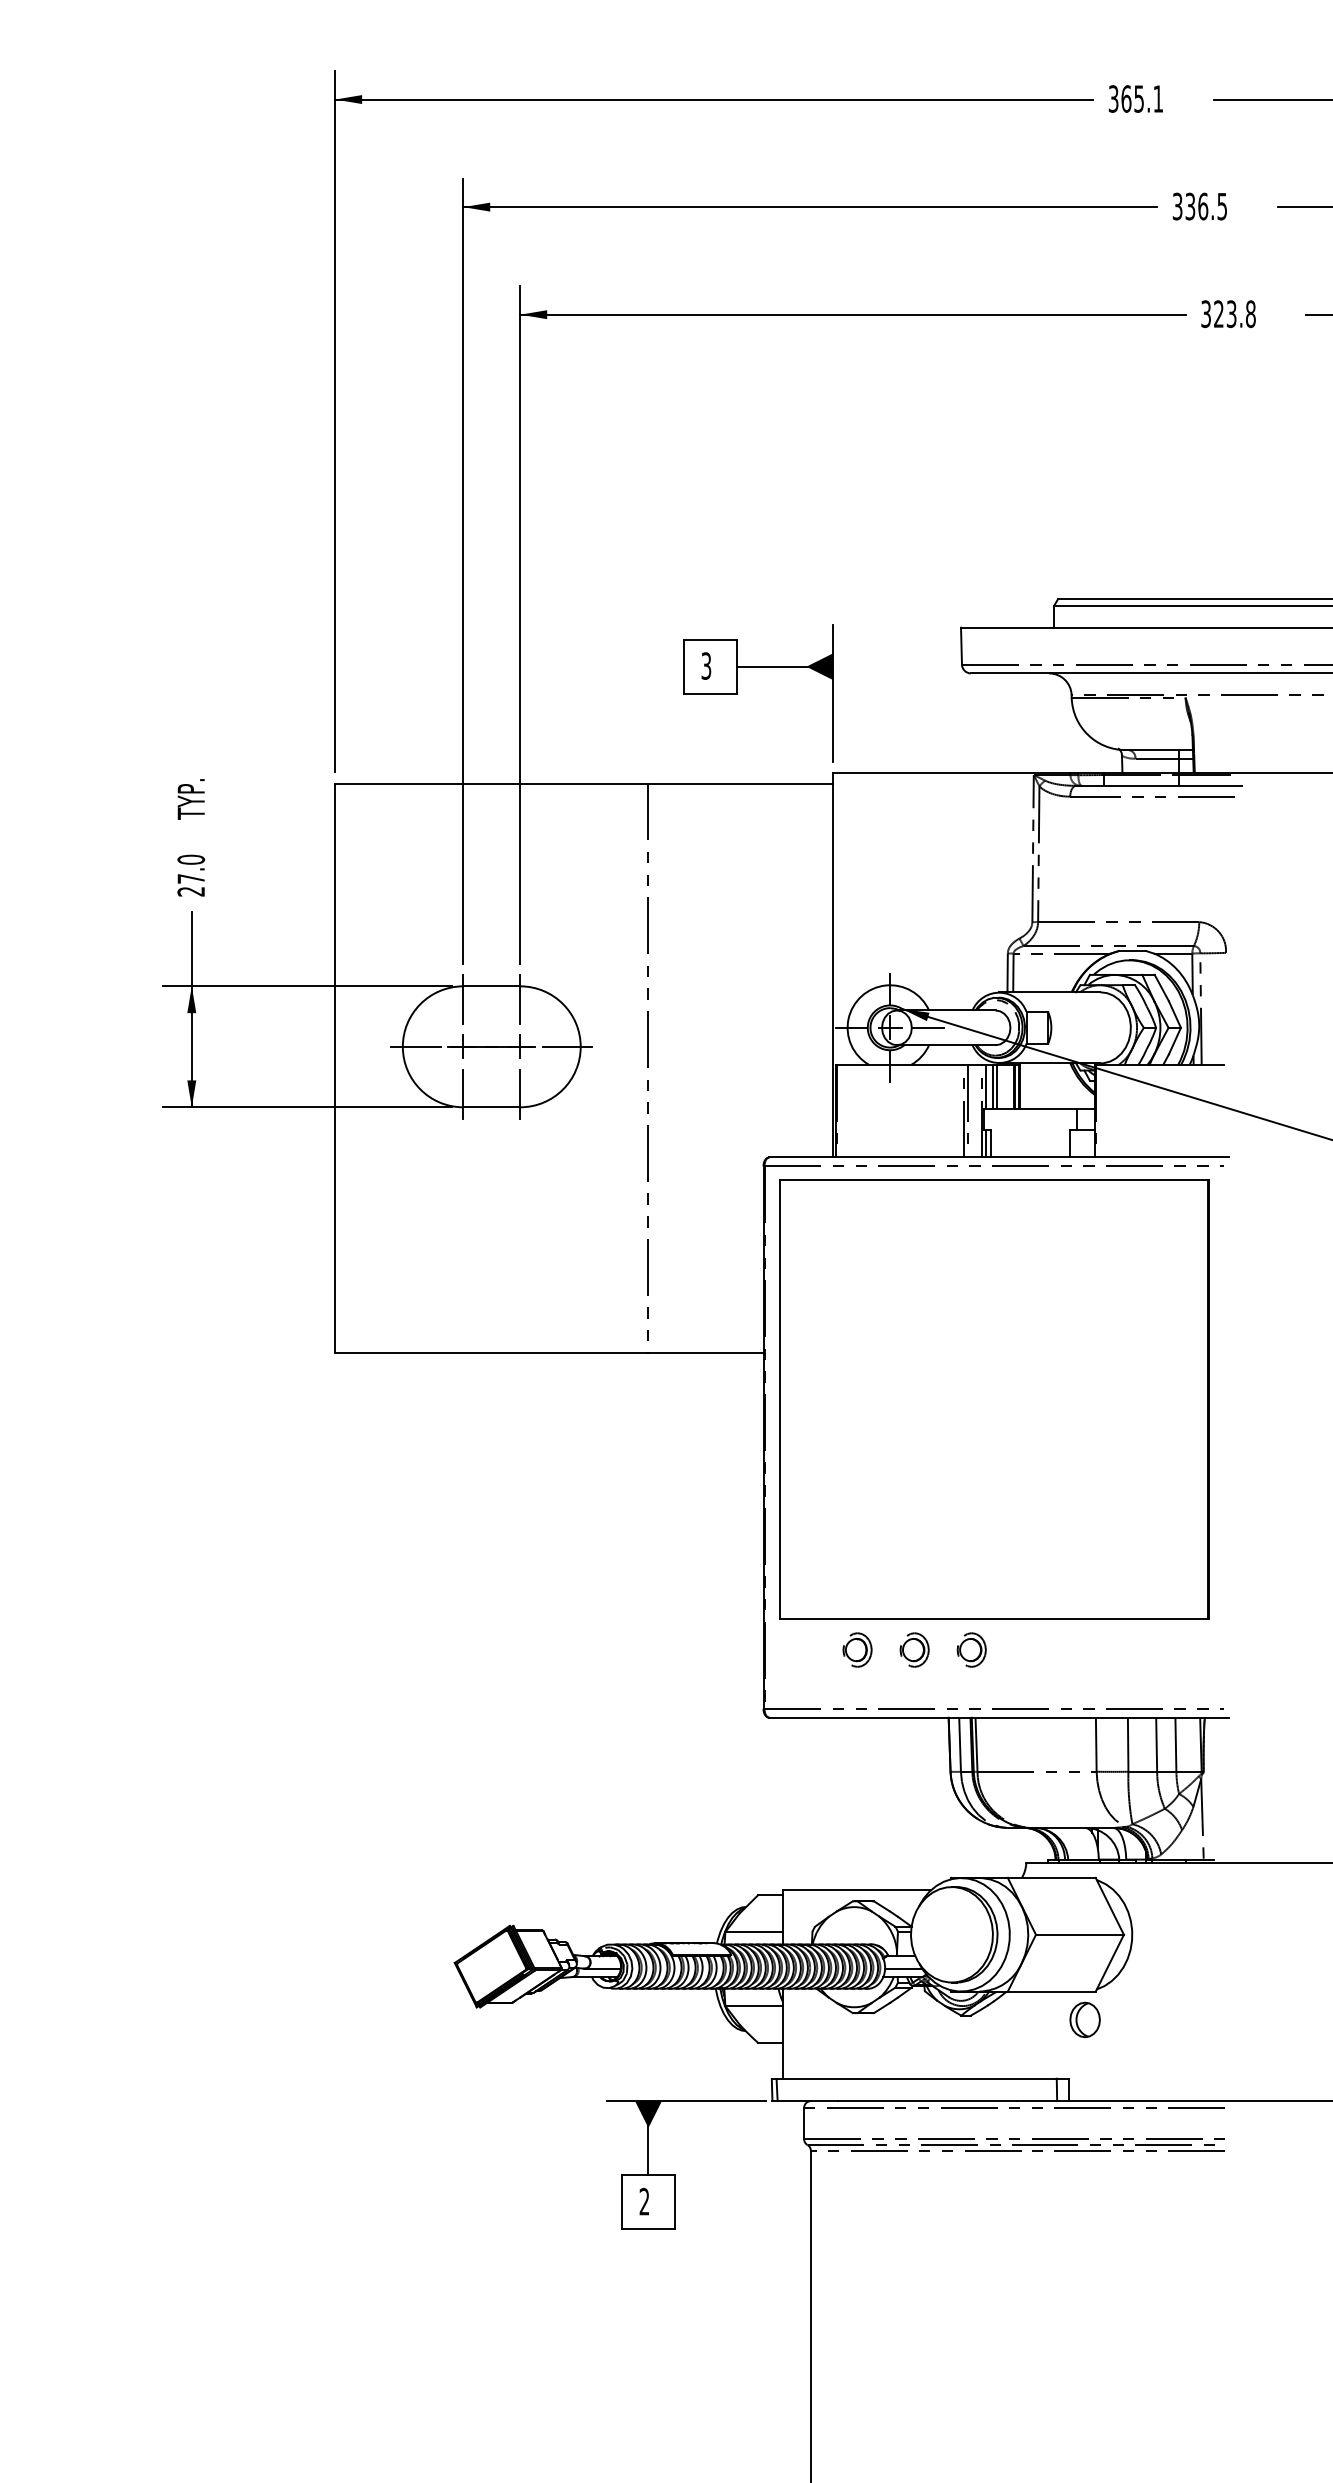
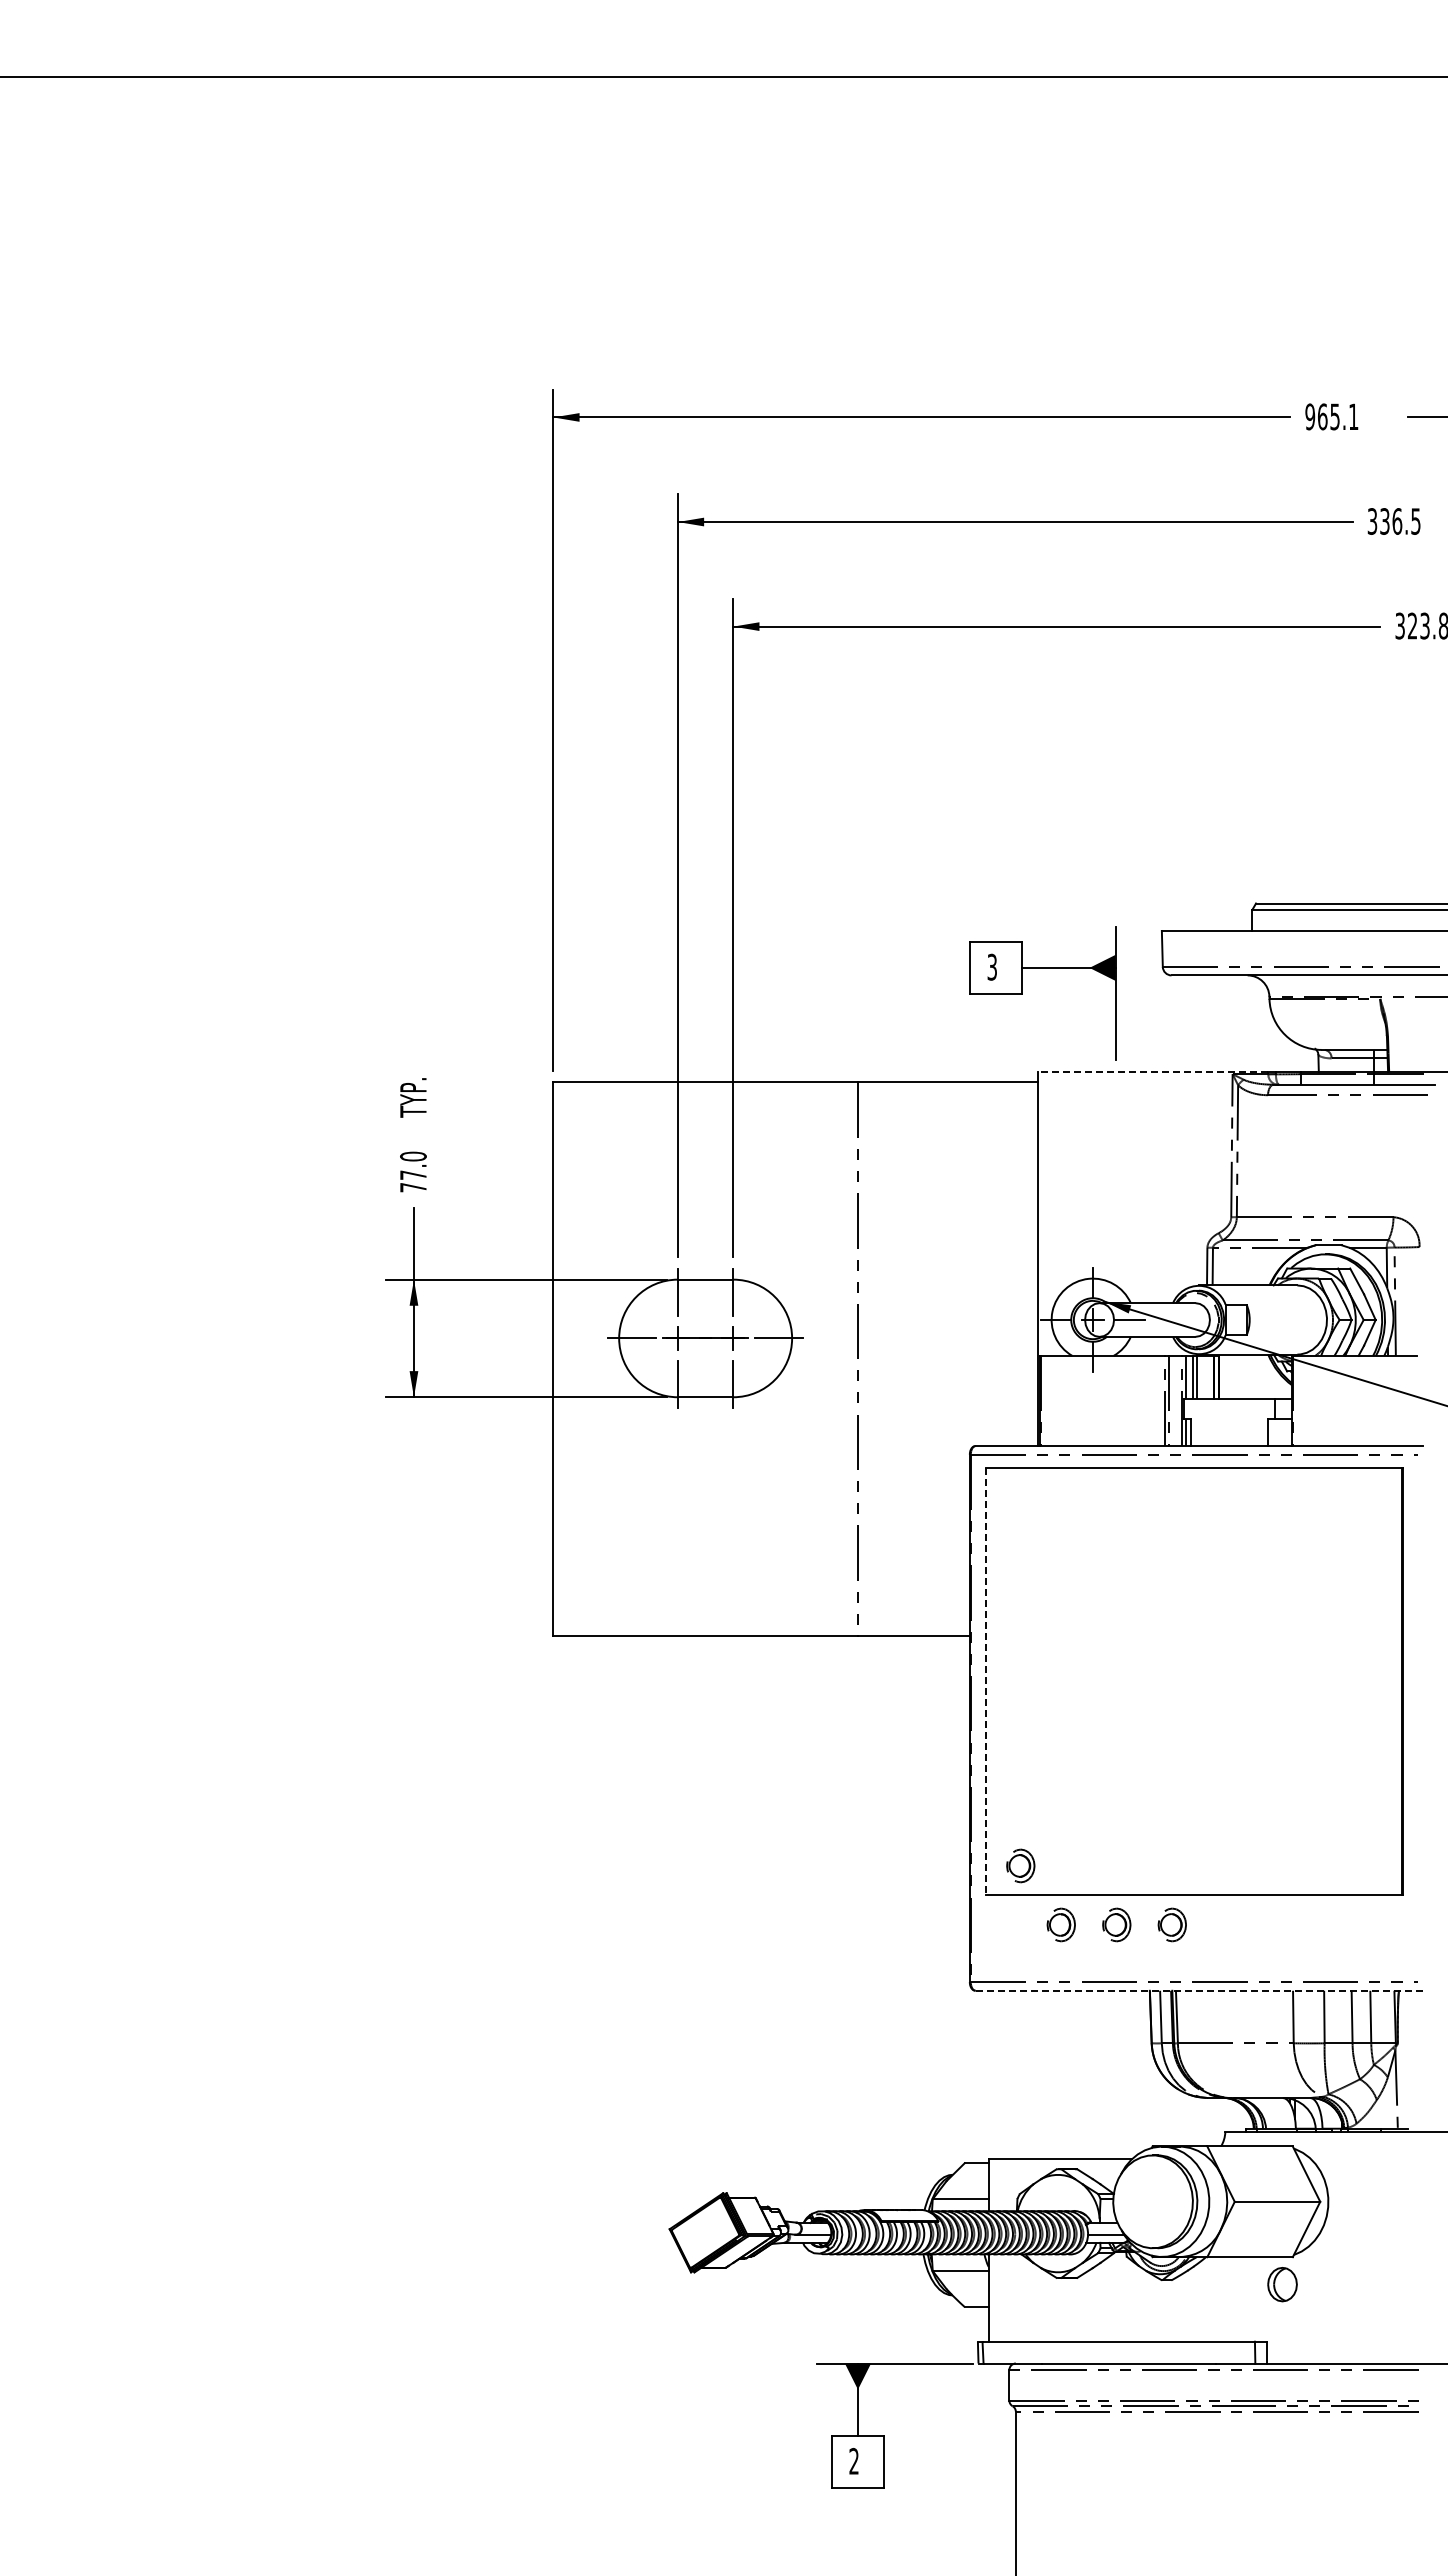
text: (1113, 98) -> (1310, 416), 365.1 -> 965.1
part: (737, 693) -> (1022, 993), moved
line: (951, 773) -> (1152, 1072), solid -> dashed
text: (191, 891) -> (413, 1187), 27.0 -> 77.0
line: (779, 1399) -> (985, 1681), solid -> dashed
part: (815, 1588) -> (1020, 1865), added
line: (999, 1717) -> (1199, 1990), solid -> dashed

